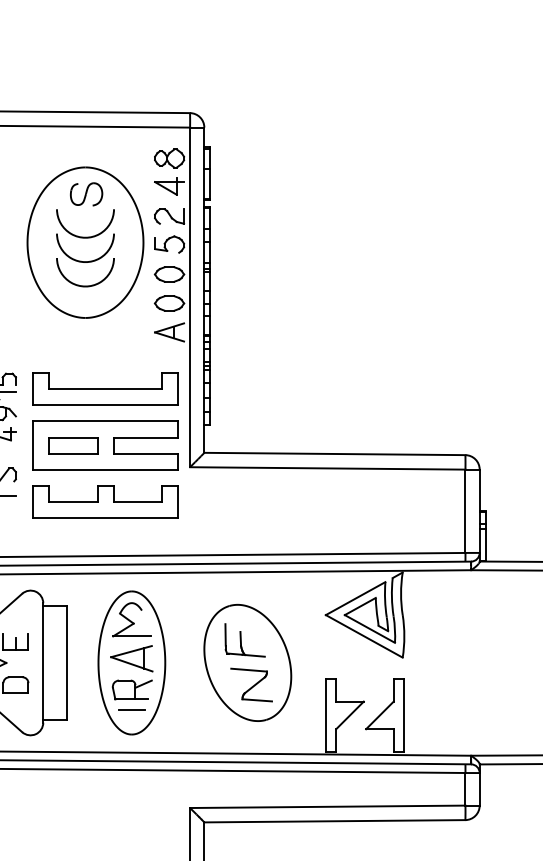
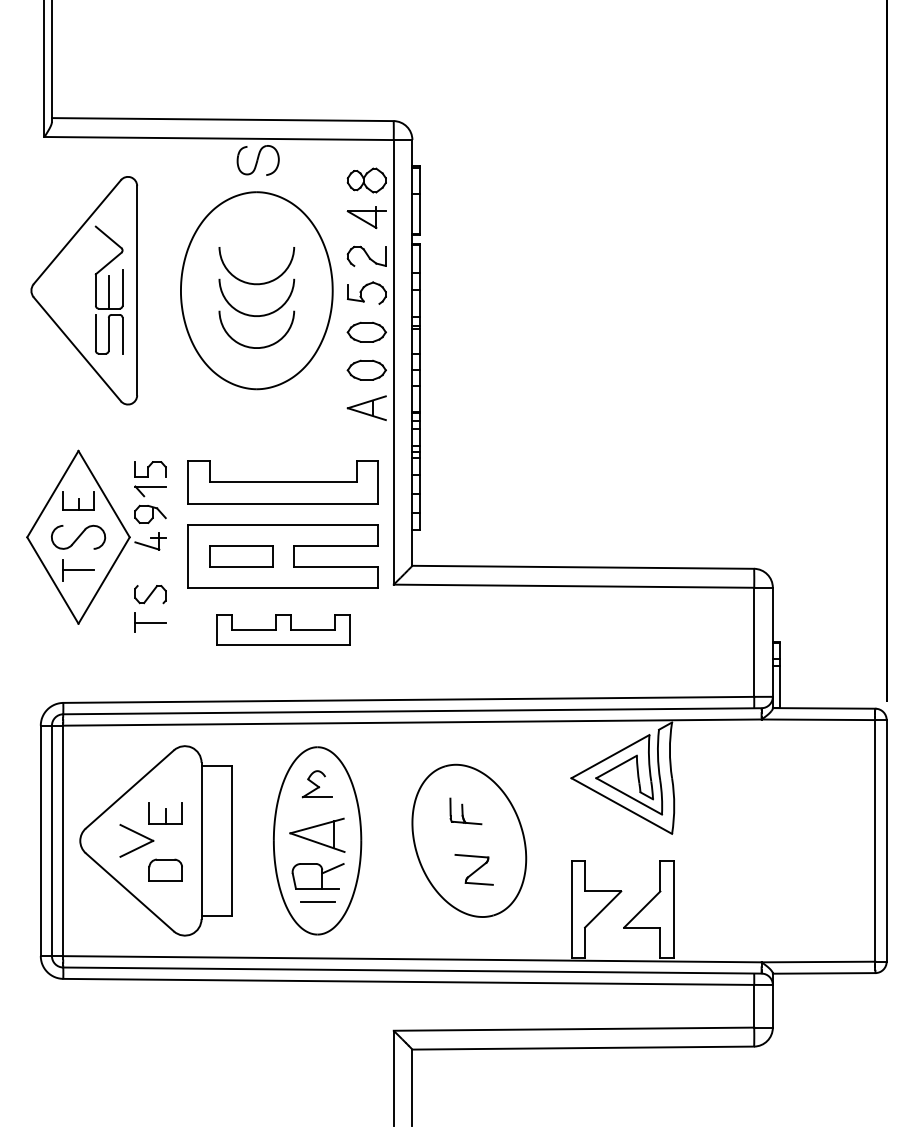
part: (86, 194) -> (257, 160), moved
part: (105, 501) -> (282, 629), size x0.7
part: (131, 619) -> (317, 783), size x0.6
part: (244, 640) -> (465, 811), size x0.6
part: (251, 684) -> (473, 869), size x0.7

